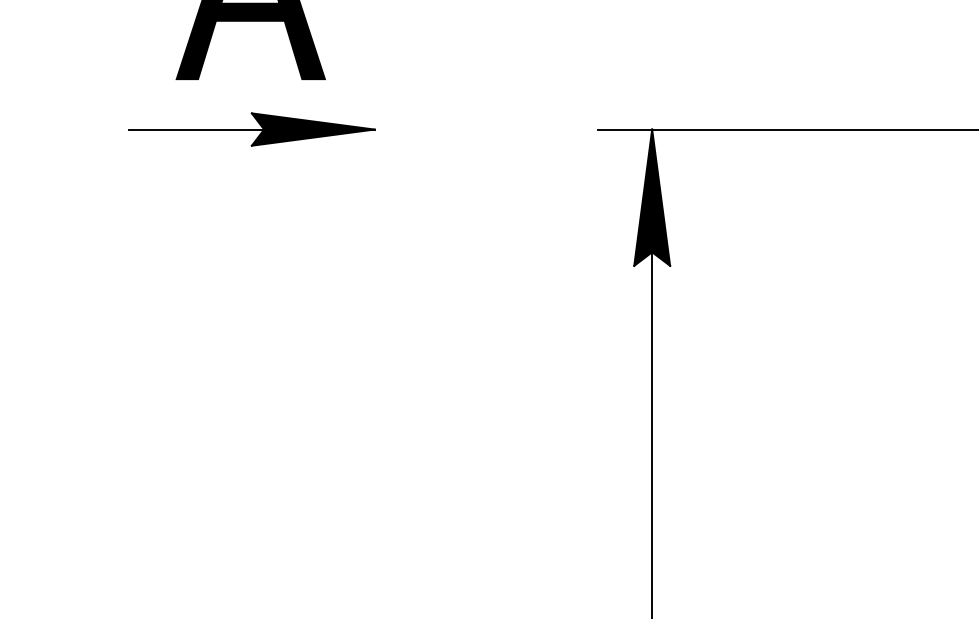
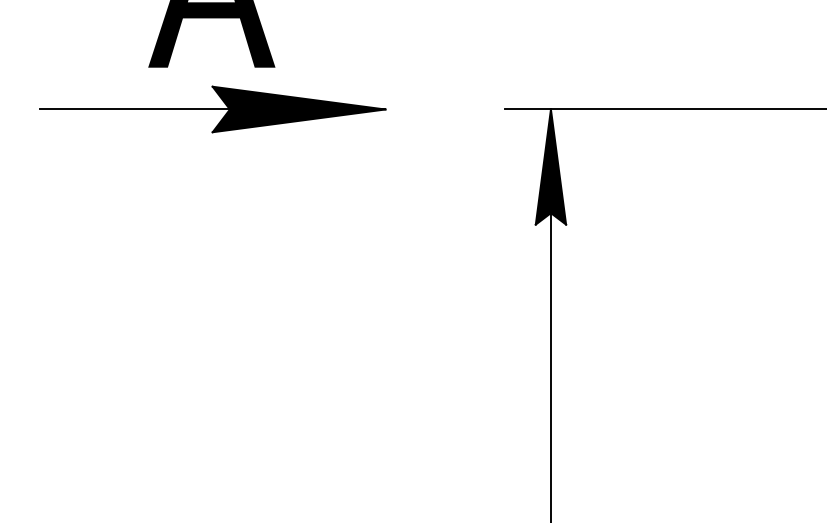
part: (251, 129) -> (212, 109), size x1.67

